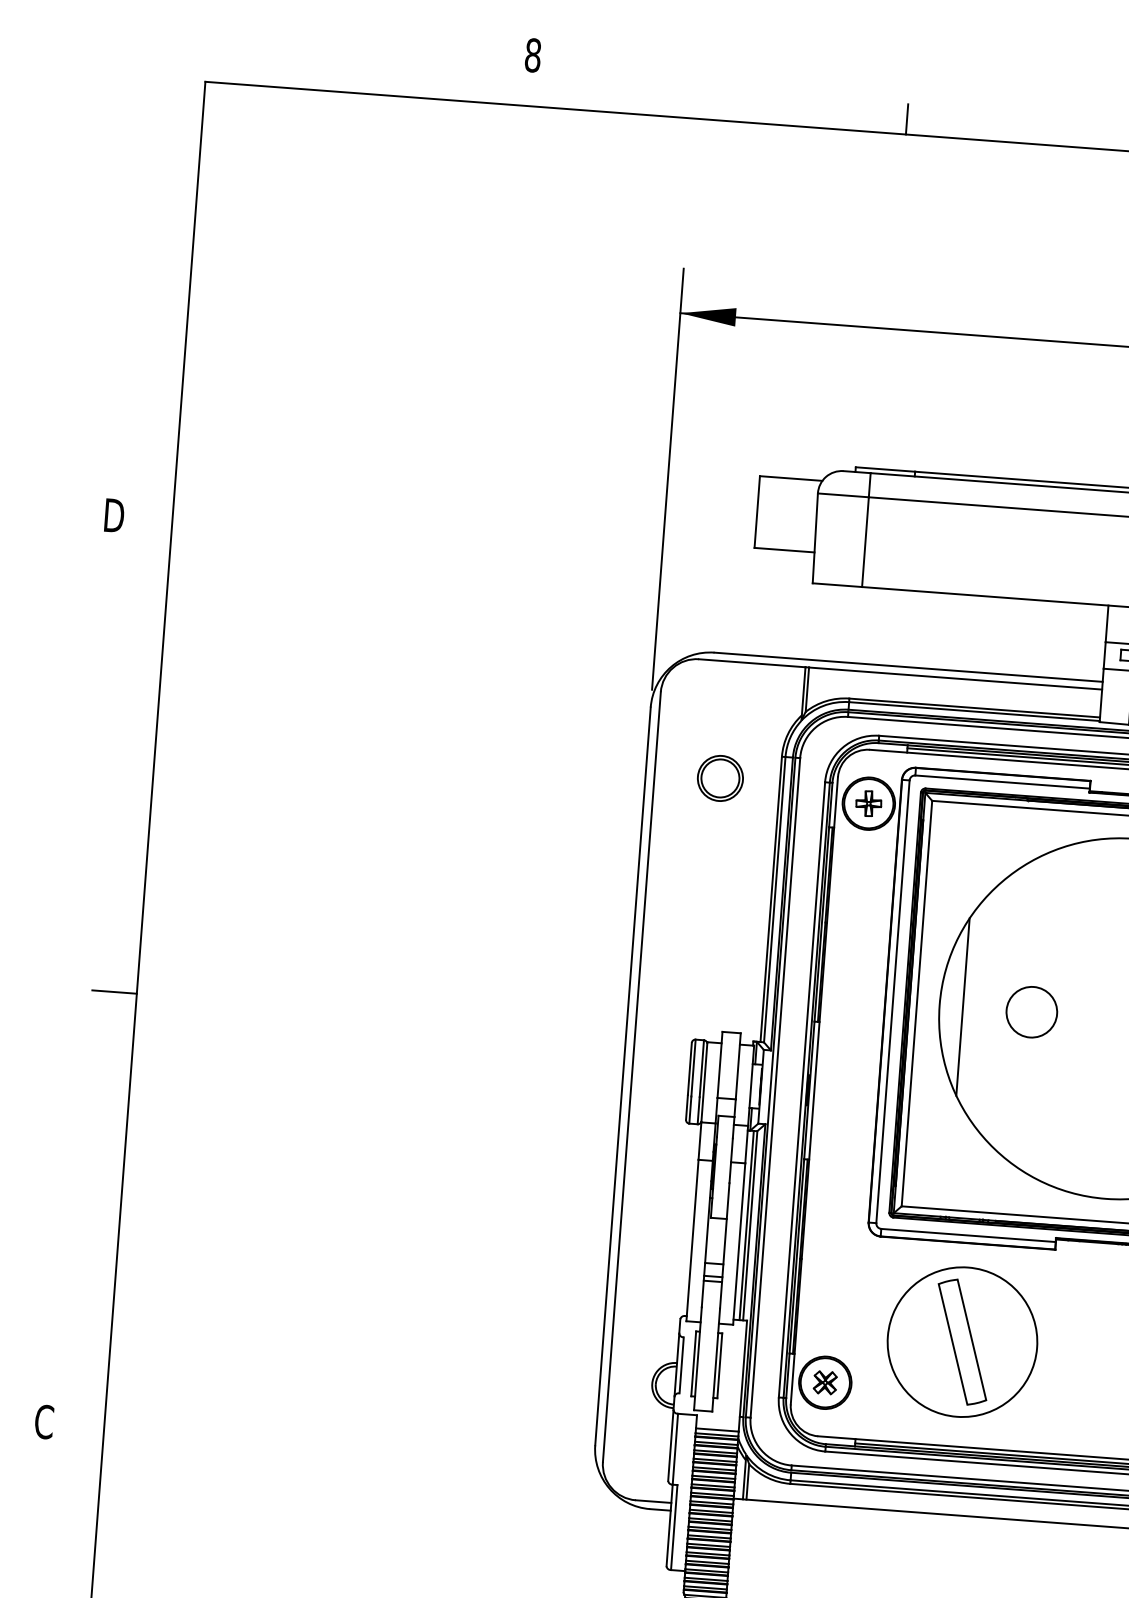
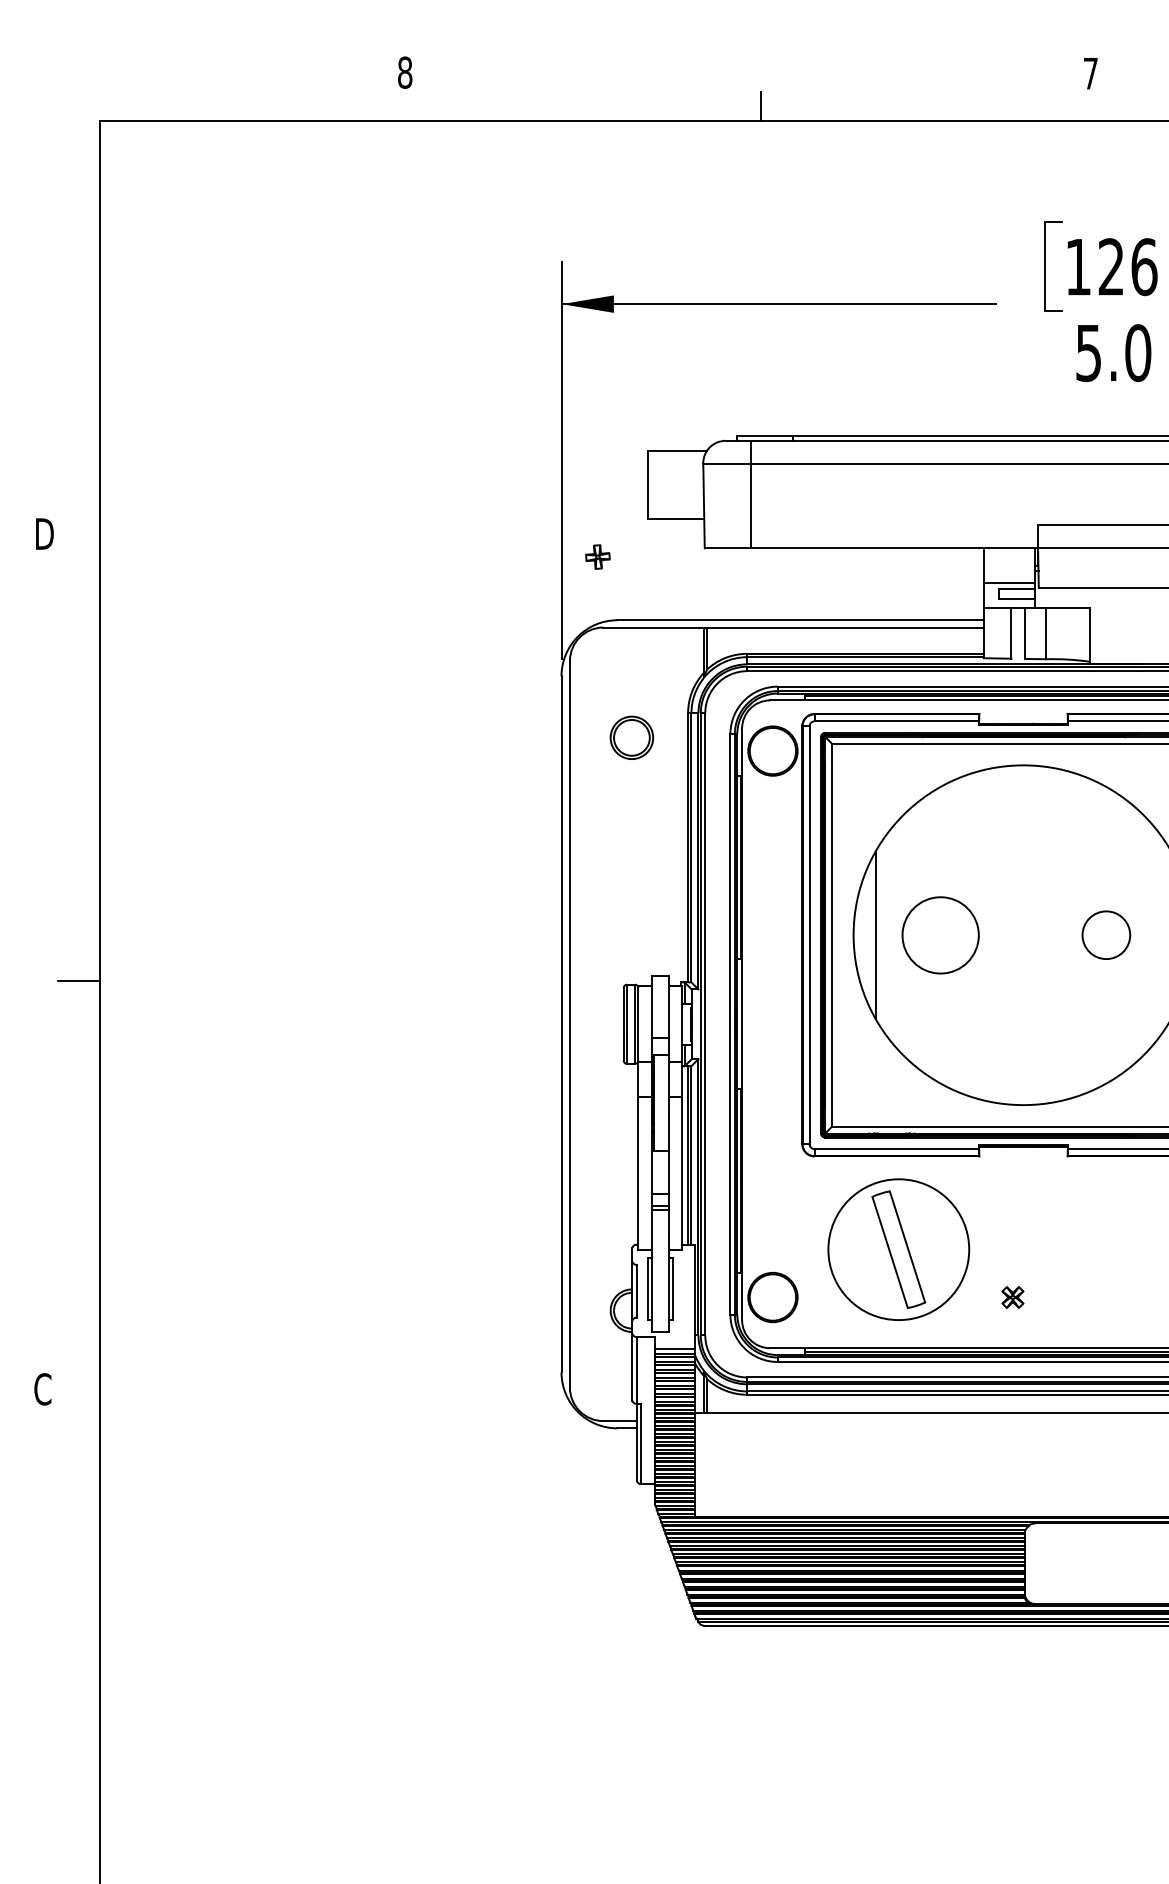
part: (868, 803) -> (597, 556), moved
circle: (1031, 1011) -> (940, 934), size x1.6
part: (824, 1382) -> (1012, 1297), moved

